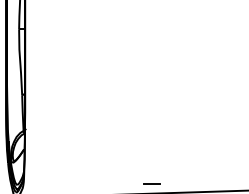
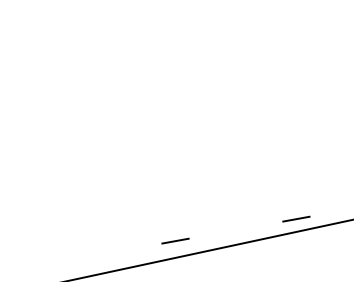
line: (223, 183) -> (295, 218), added

